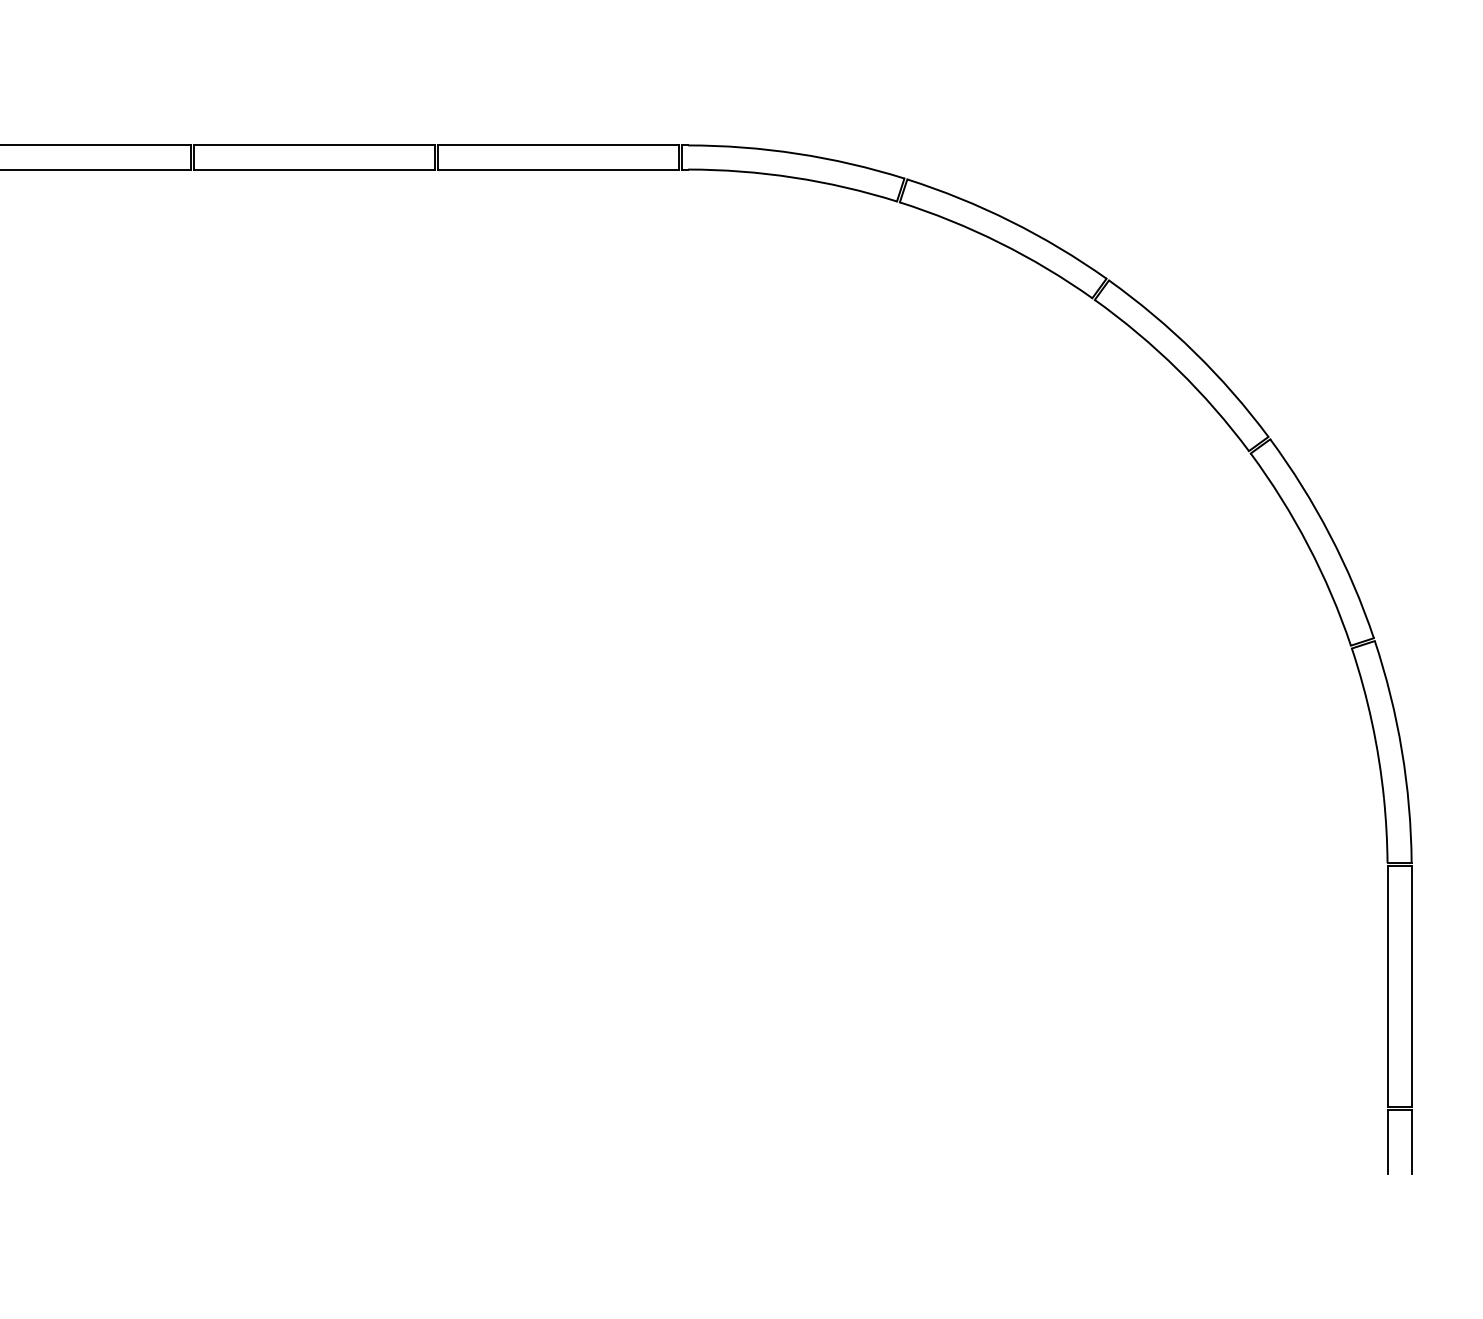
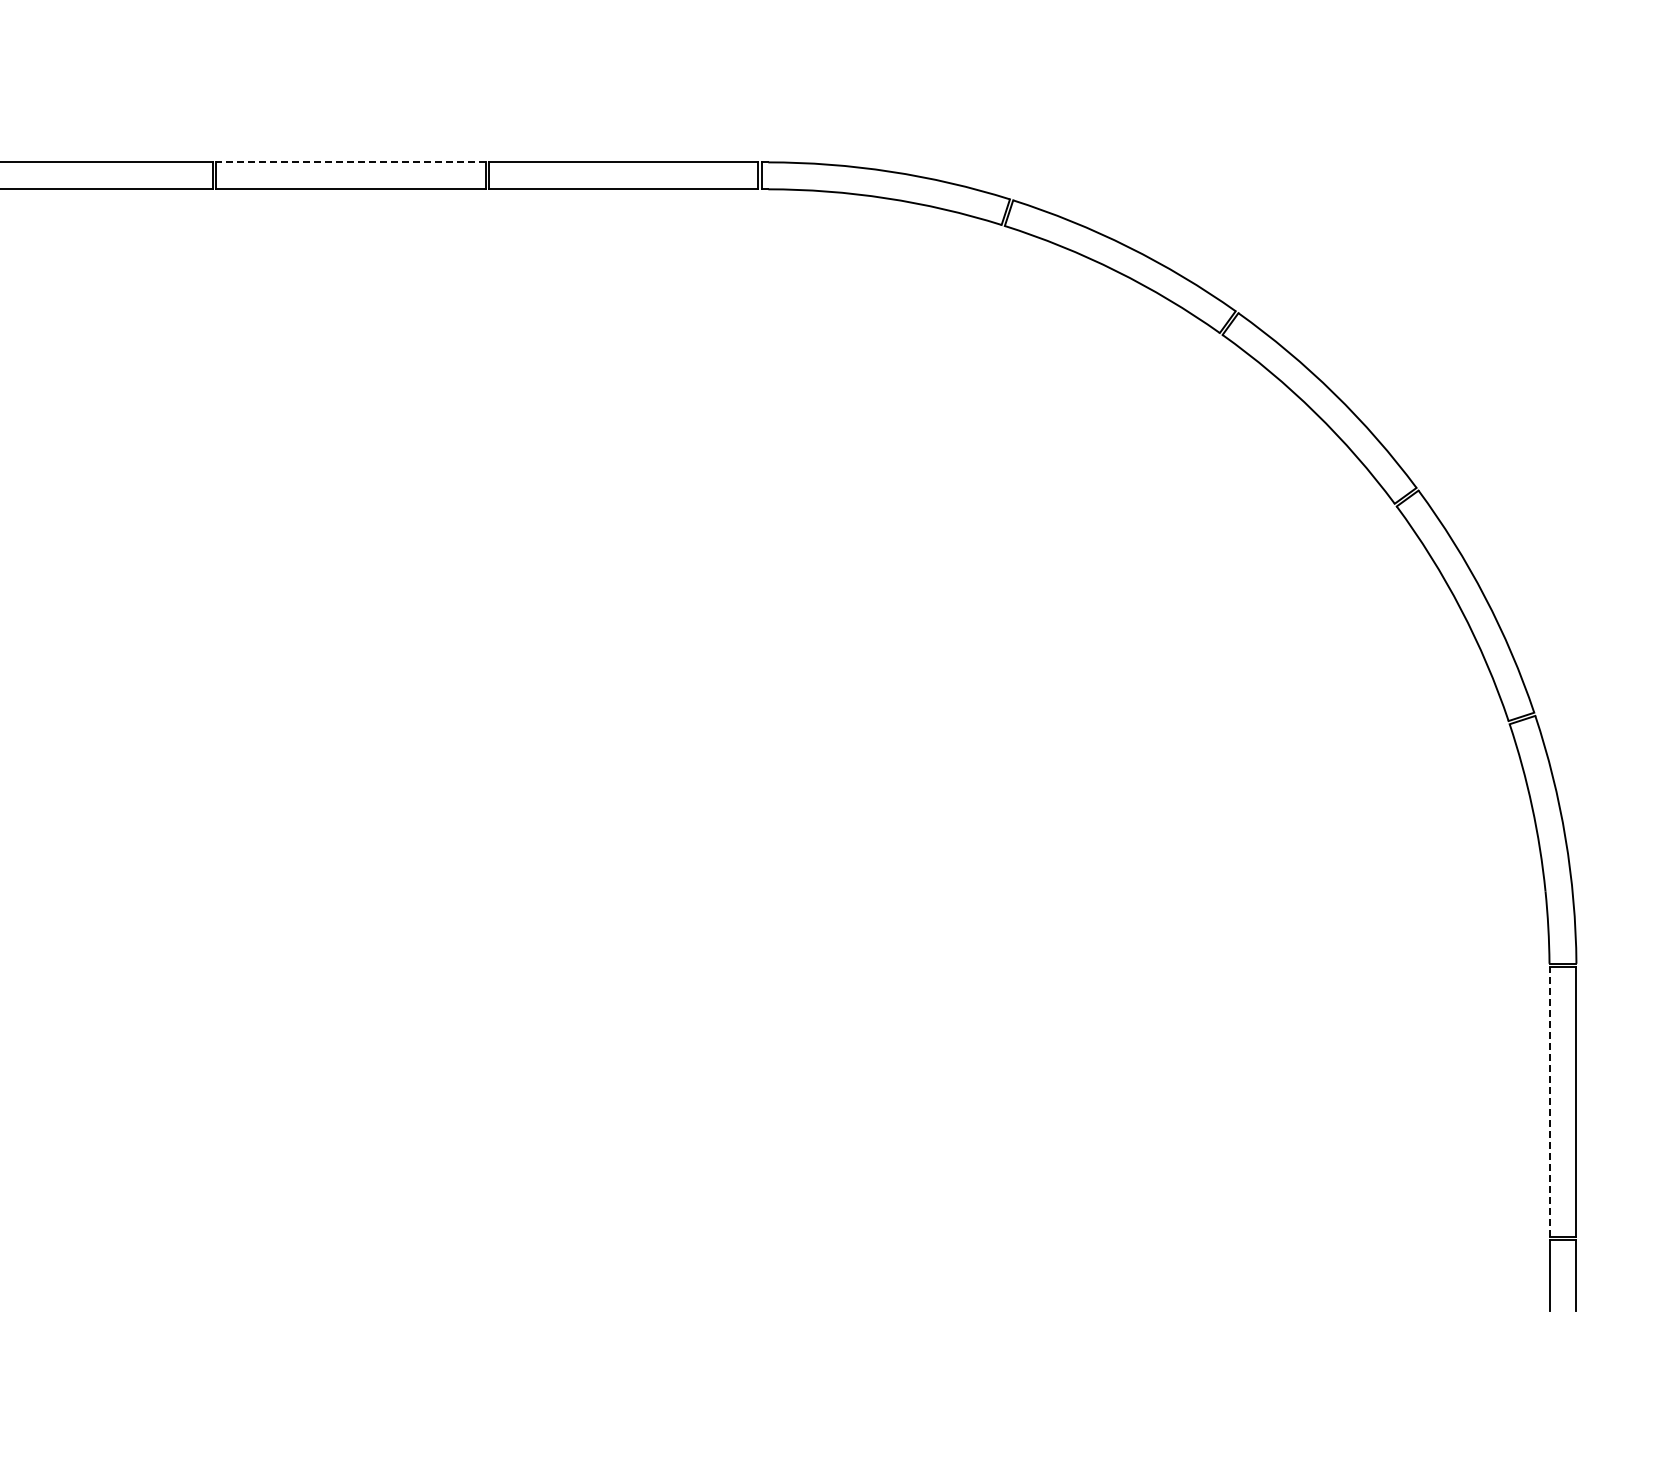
line: (313, 145) -> (350, 162), solid -> dashed
line: (1387, 986) -> (1549, 1101), solid -> dashed

